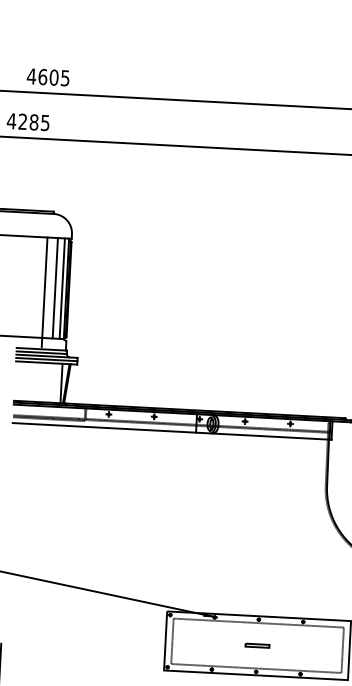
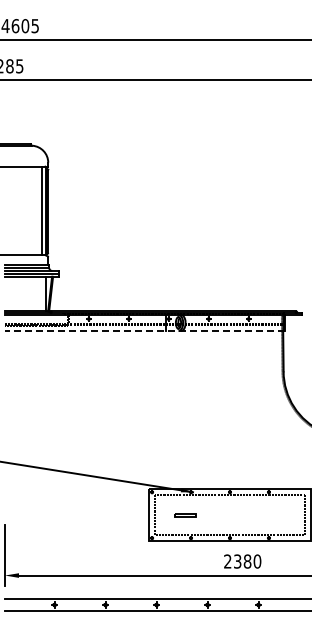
line: (55, 287) -> (36, 210), removed
line: (44, 291) -> (26, 214), removed
line: (171, 431) -> (144, 331), solid -> dashed
line: (257, 644) -> (185, 514), moved

